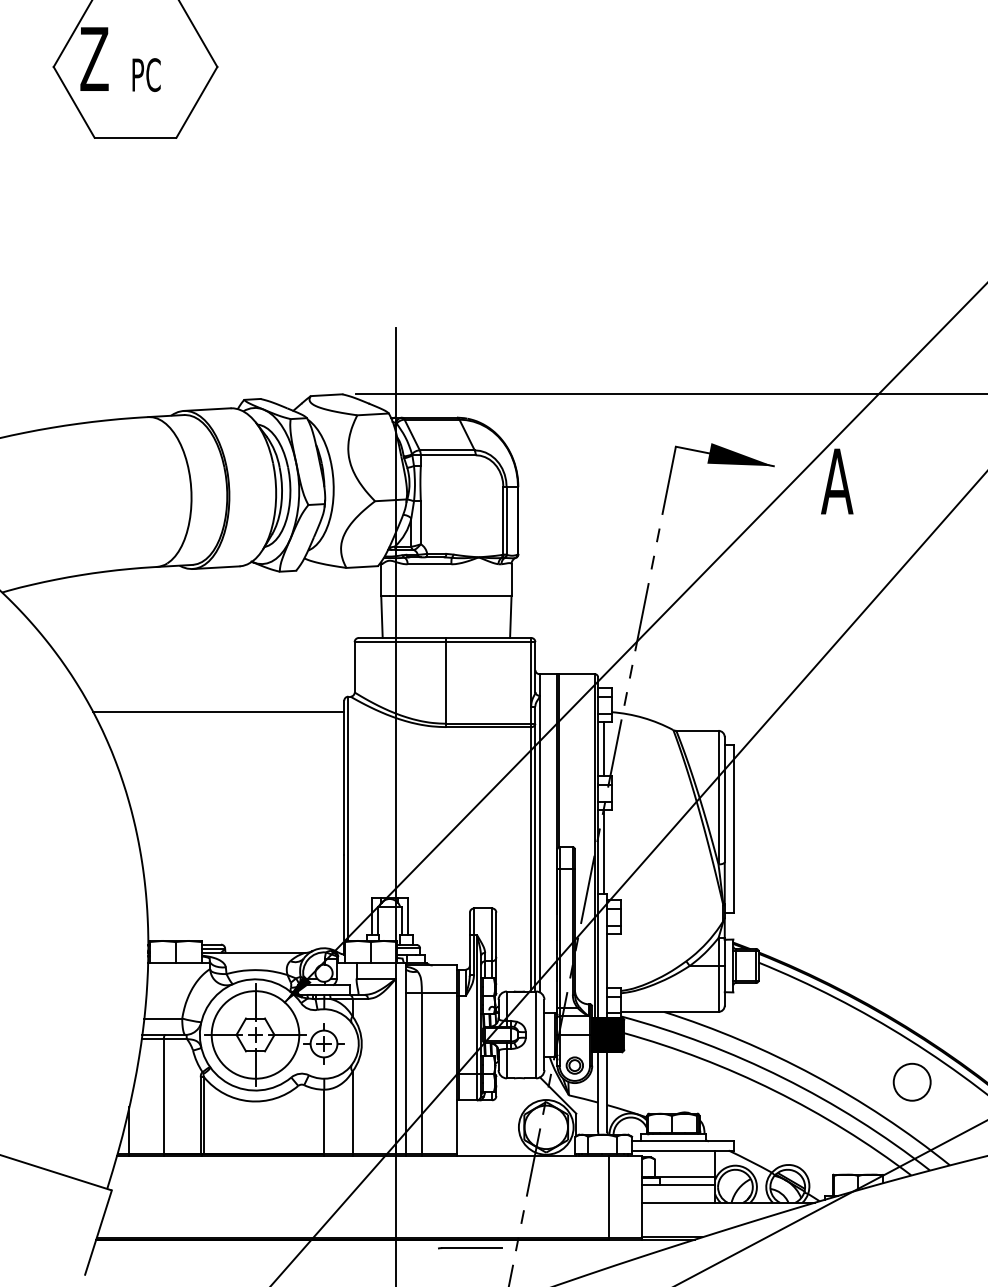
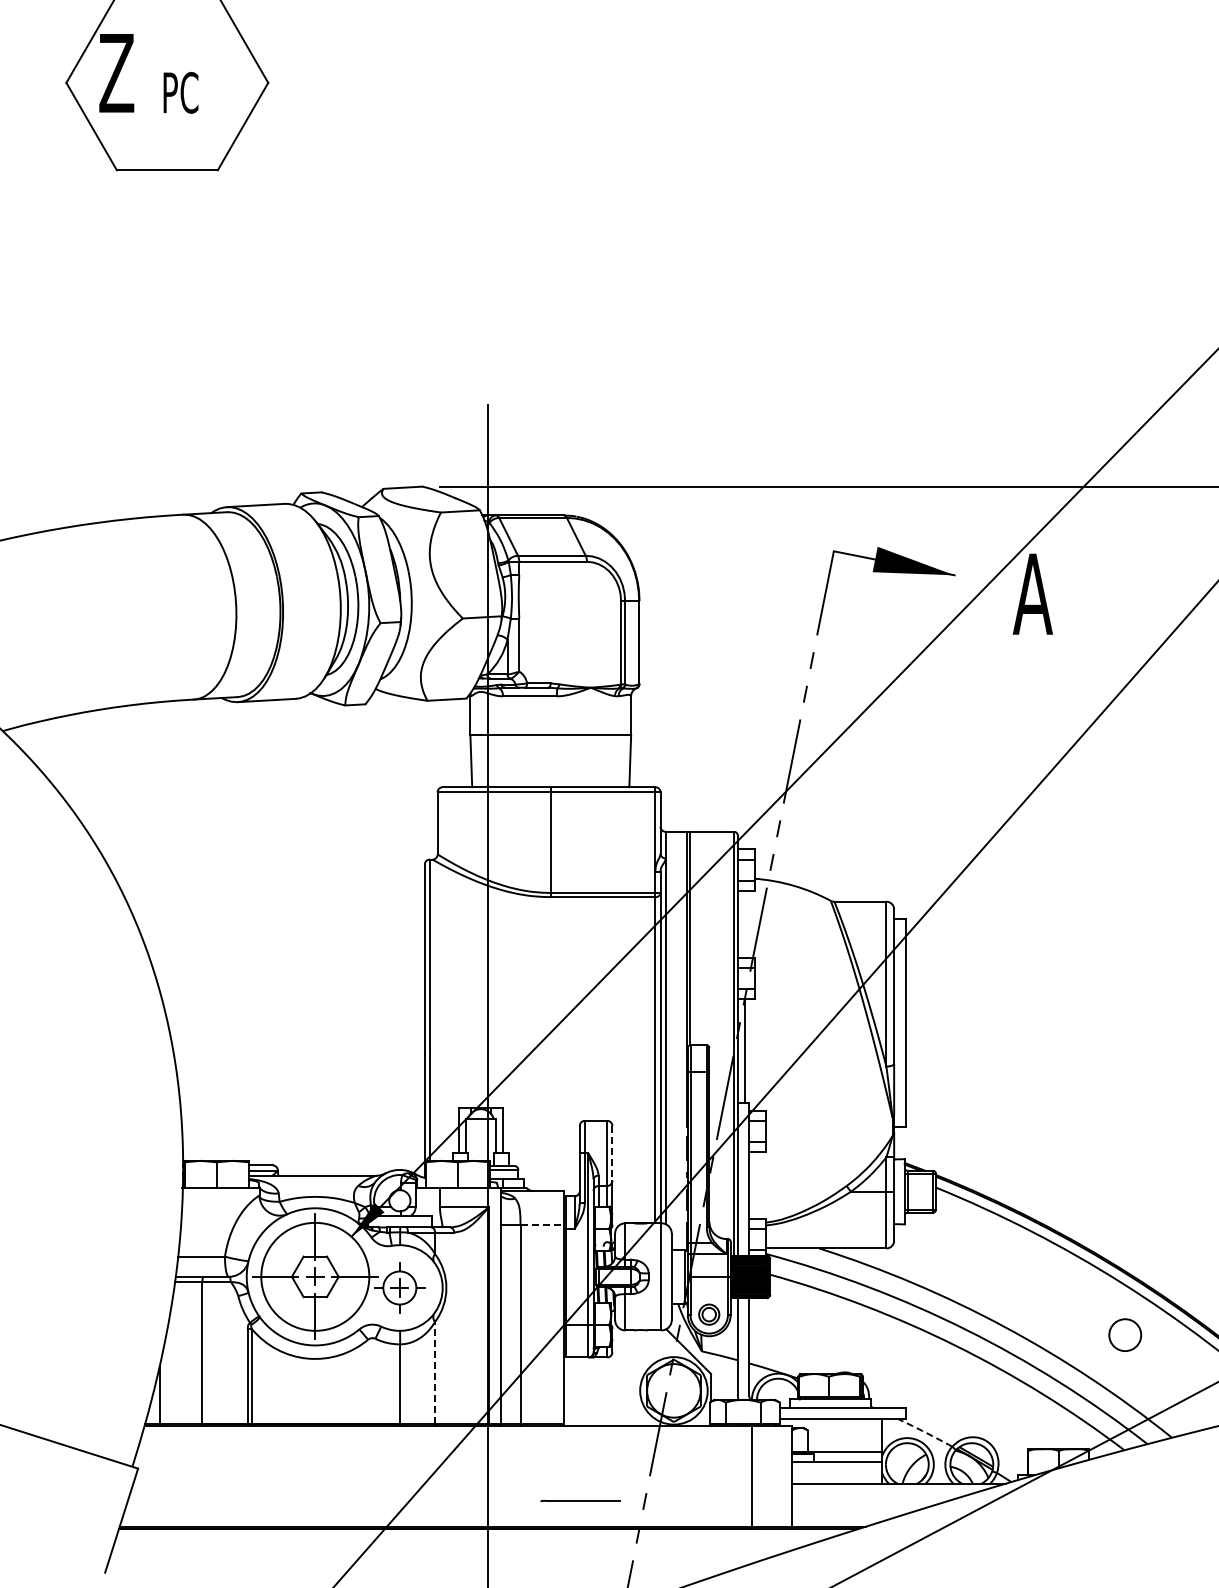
line: (218, 712) -> (269, 878), removed
line: (604, 749) -> (745, 924), removed
line: (496, 934) -> (612, 1153), solid -> dashed
line: (439, 992) -> (542, 1224), solid -> dashed
circle: (911, 1081) -> (1124, 1334), size x0.7
line: (352, 1112) -> (435, 1372), solid -> dashed
arc: (750, 1161) -> (925, 1432), solid -> dashed
part: (470, 1247) -> (580, 1500), moved

